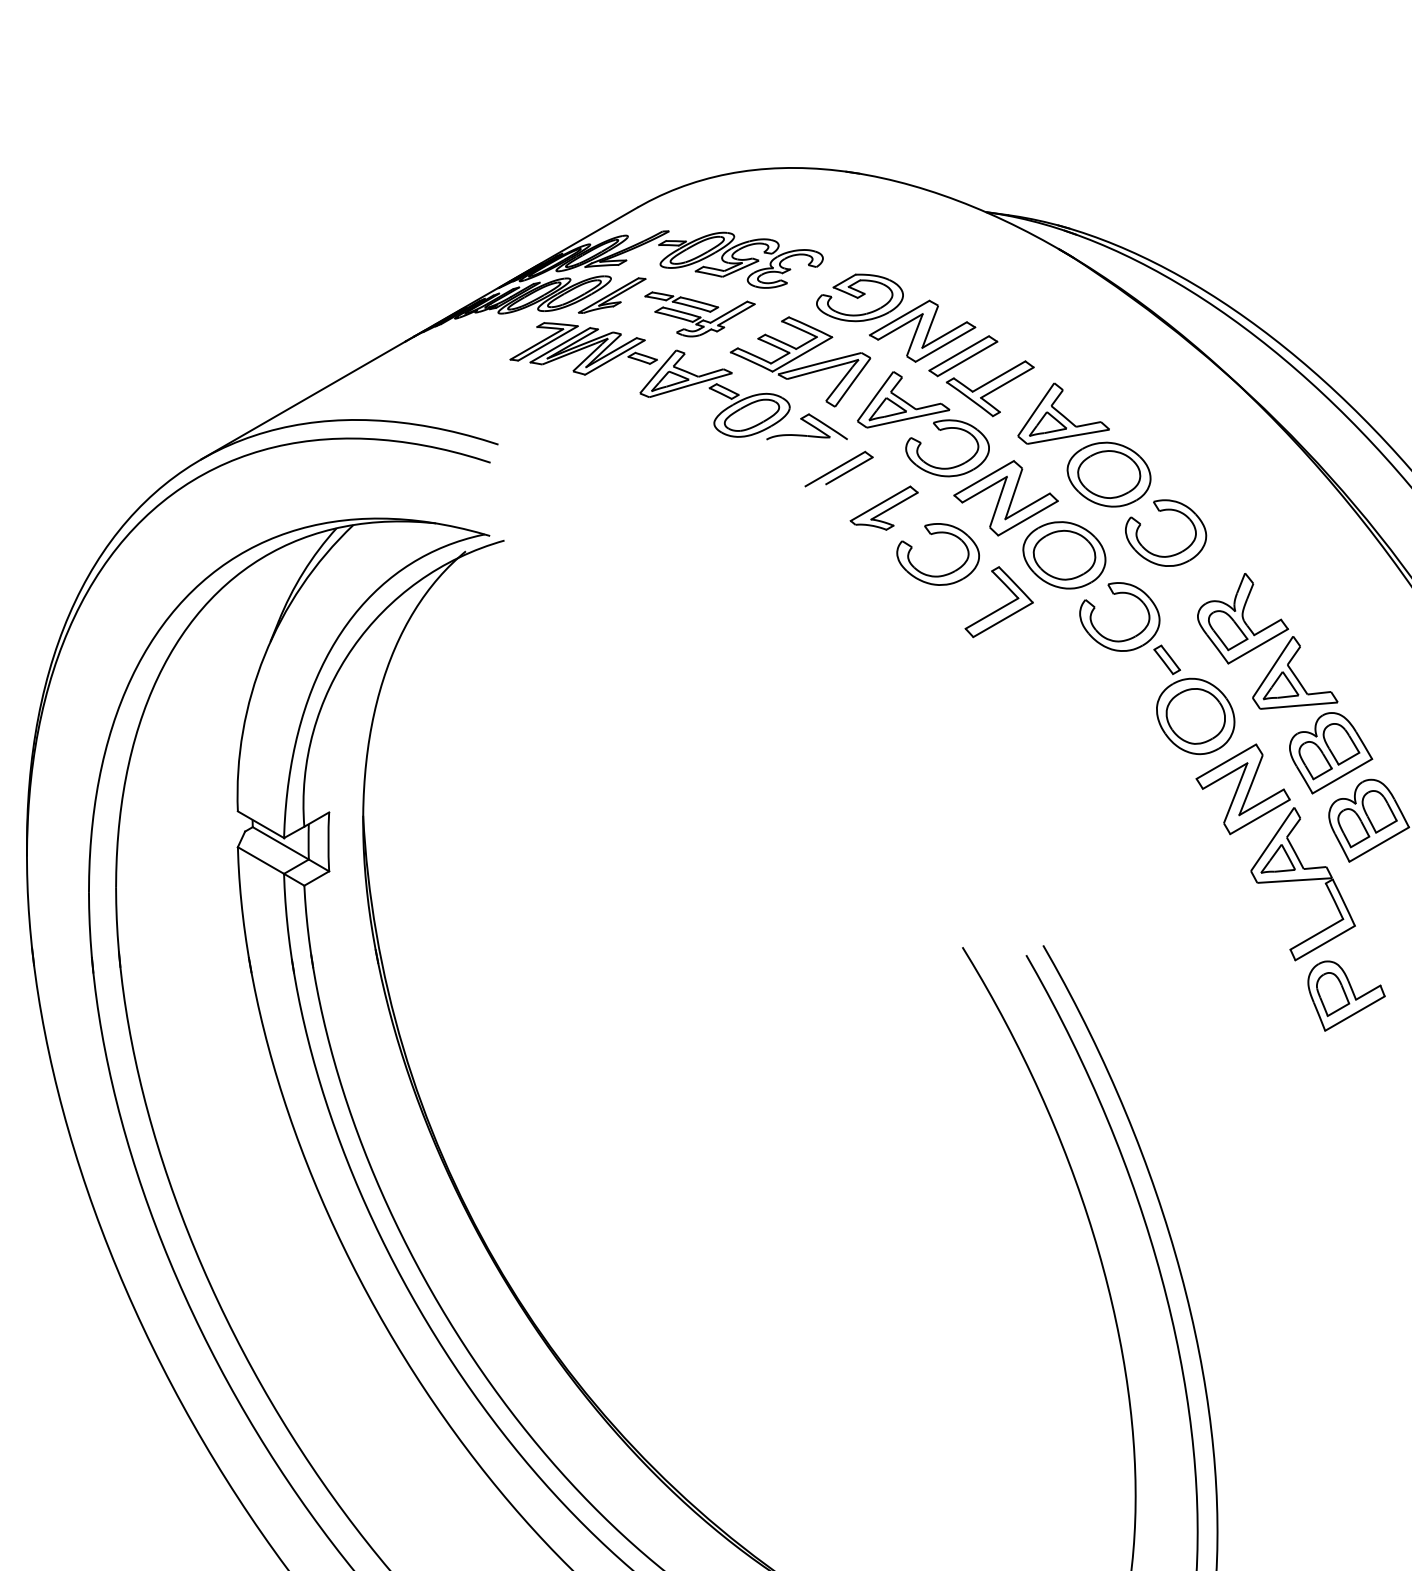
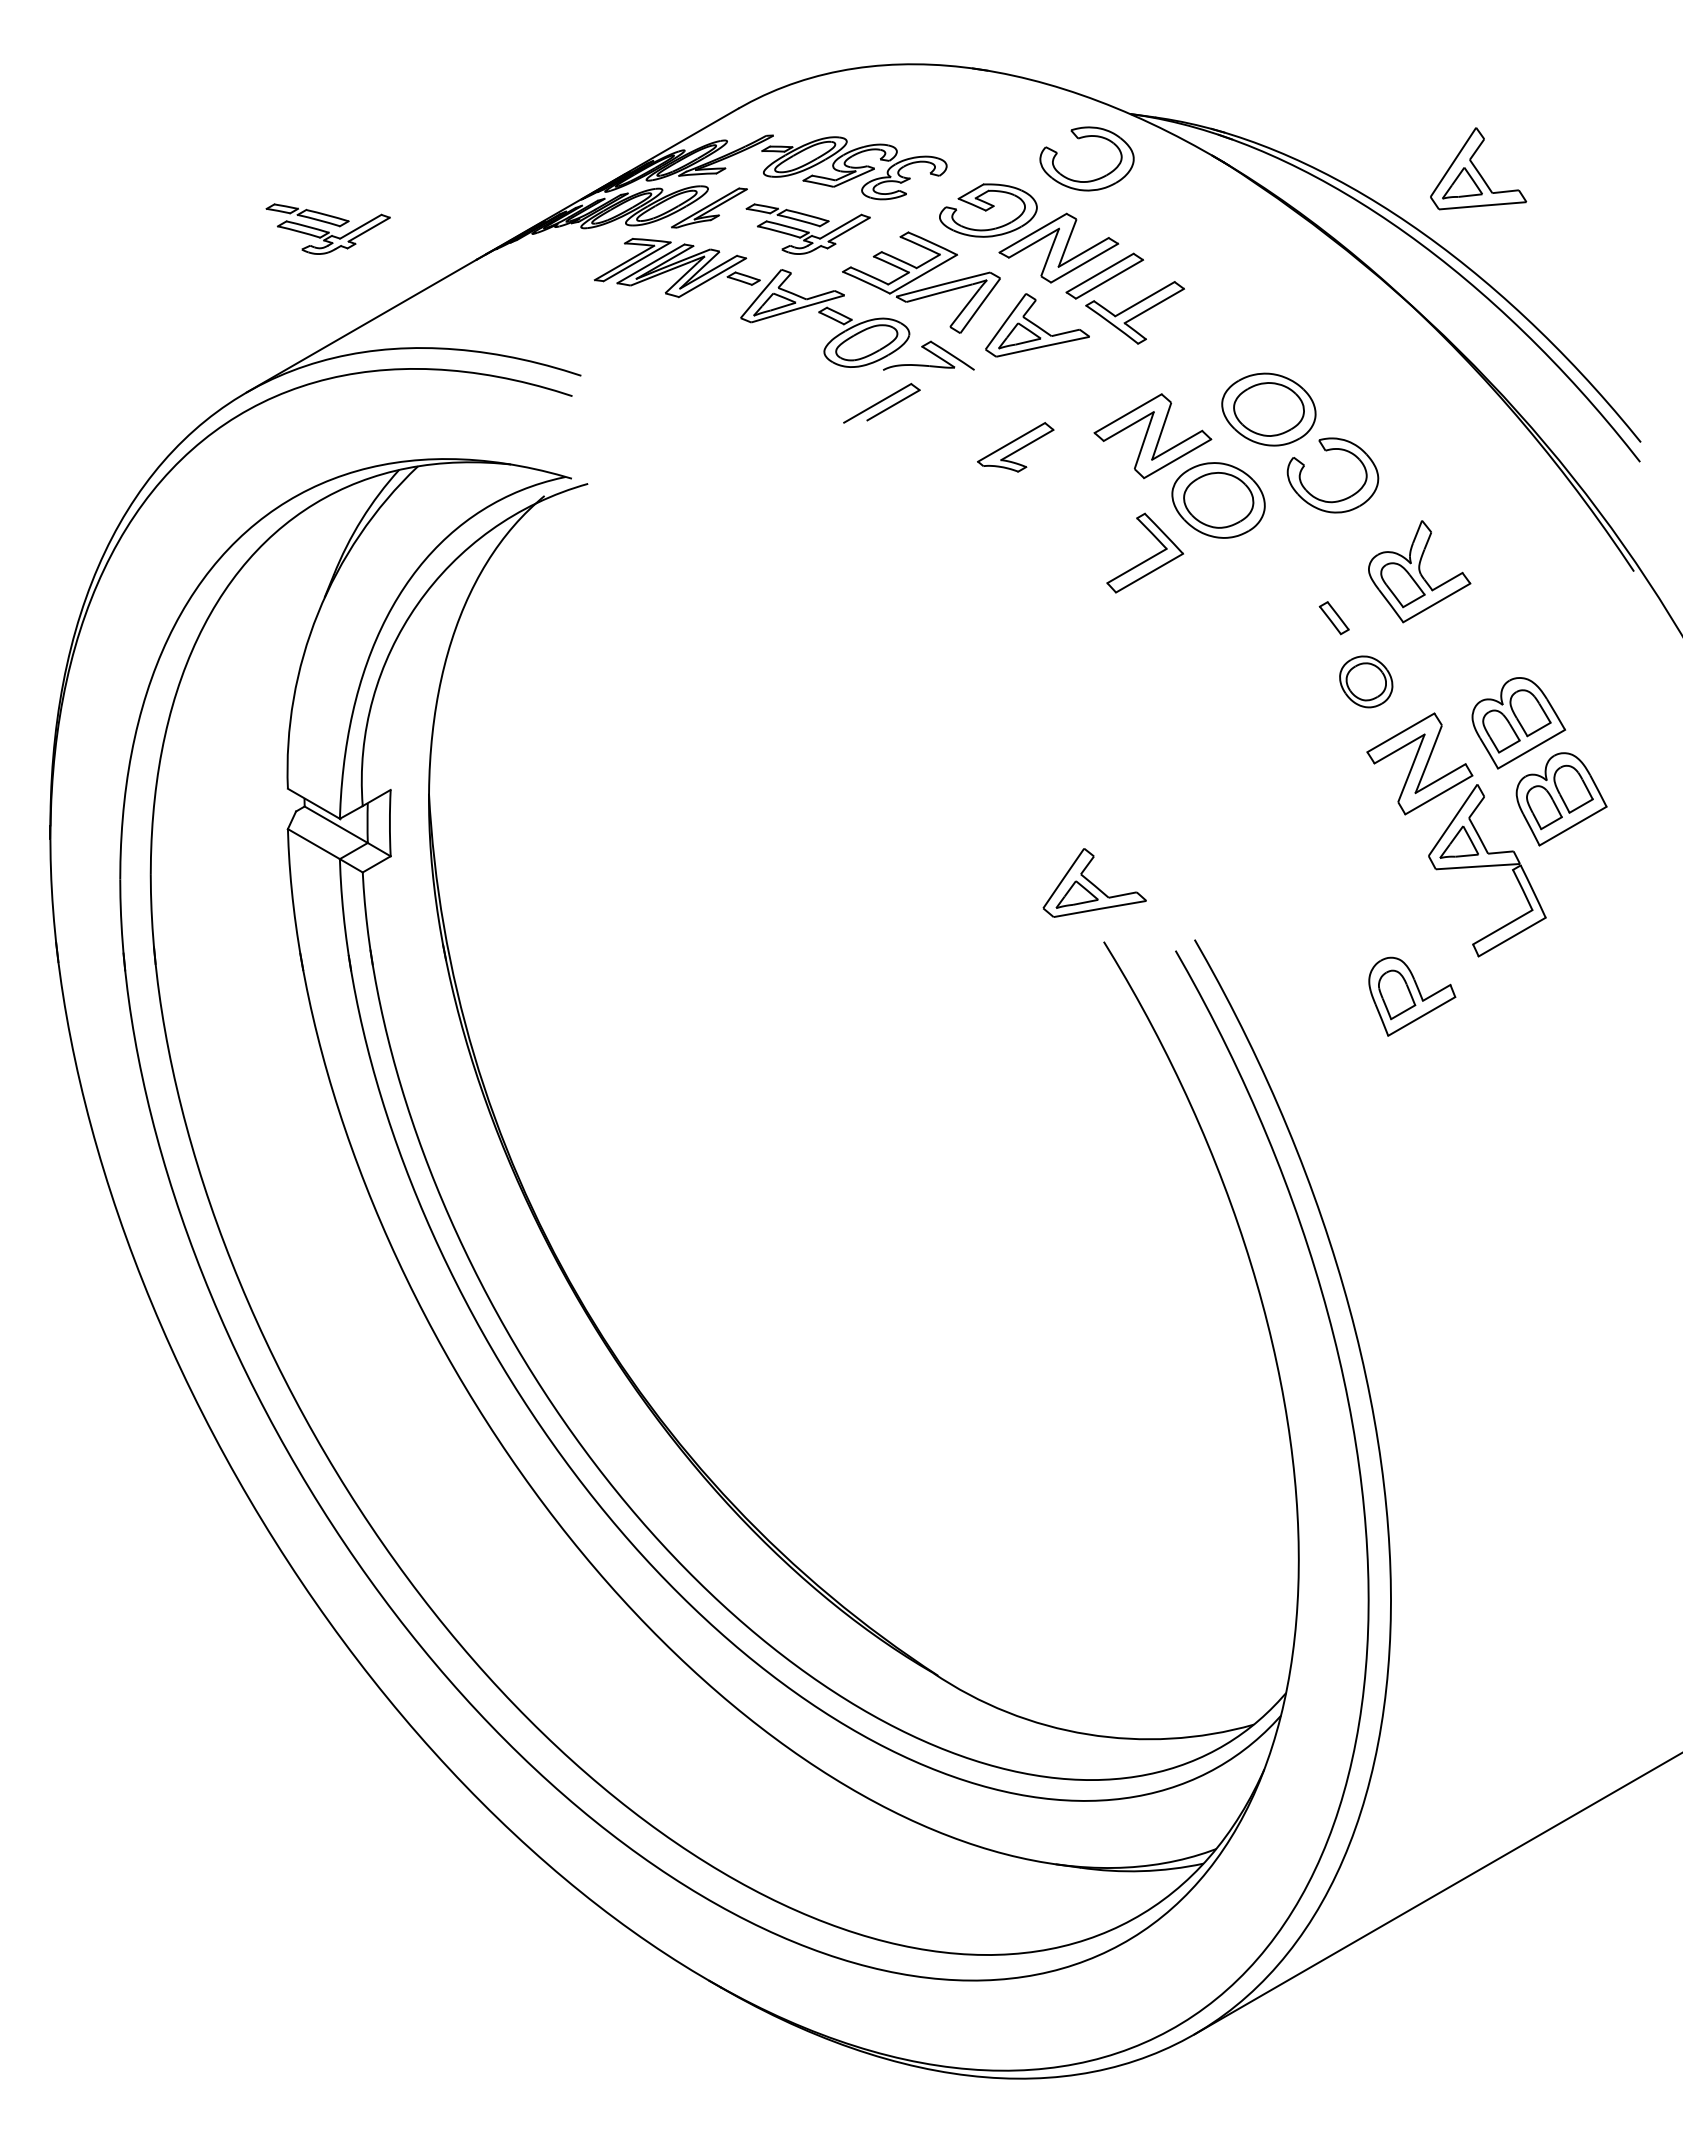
part: (273, 313) -> (327, 228), added
part: (1063, 413) -> (1094, 882), moved
part: (940, 431) -> (1079, 139), moved
part: (838, 469) -> (881, 403), moved
part: (936, 534) -> (1074, 476), removed
part: (1117, 594) -> (1278, 544), removed
part: (1295, 672) -> (1478, 168), moved
part: (1194, 716) -> (1365, 681), size x0.6
part: (1346, 995) -> (1412, 996), moved

